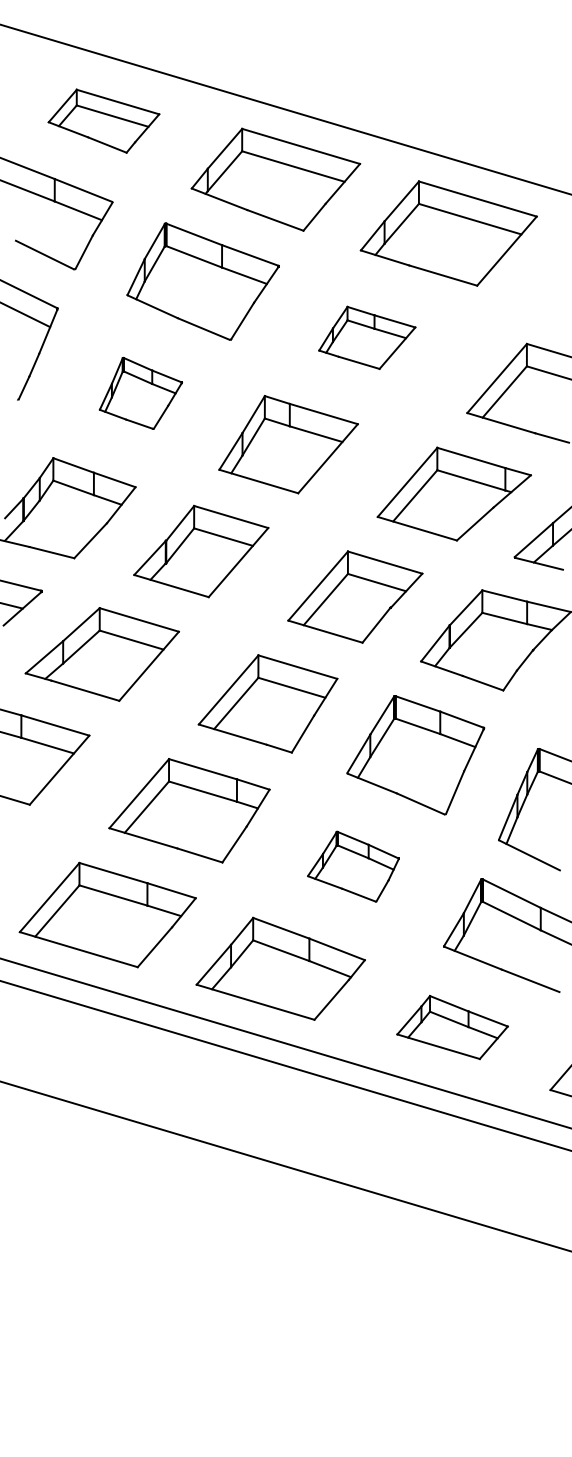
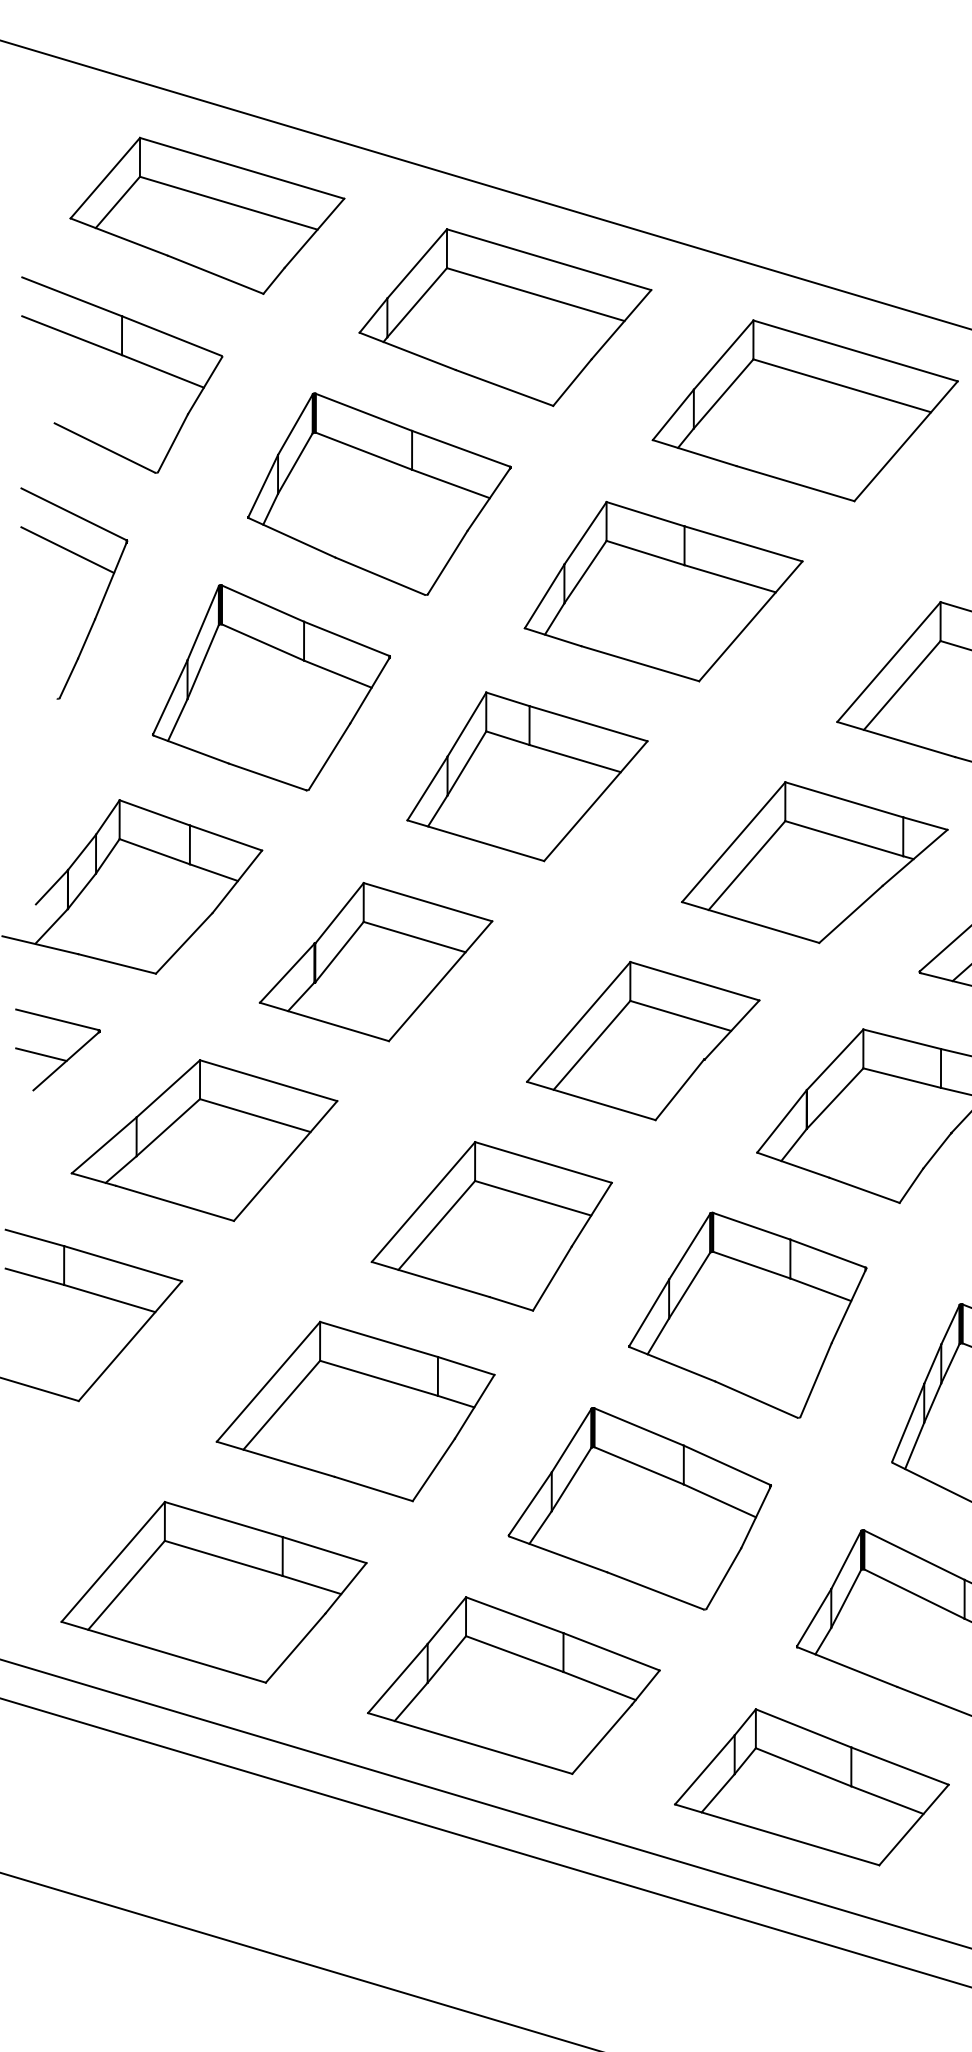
part: (103, 121) -> (206, 216), size x1.43
part: (367, 337) -> (664, 590), size x1.67
part: (140, 393) -> (270, 688), size x1.67
part: (353, 866) -> (639, 1508), size x1.67
part: (452, 1027) -> (811, 1787), size x1.43

